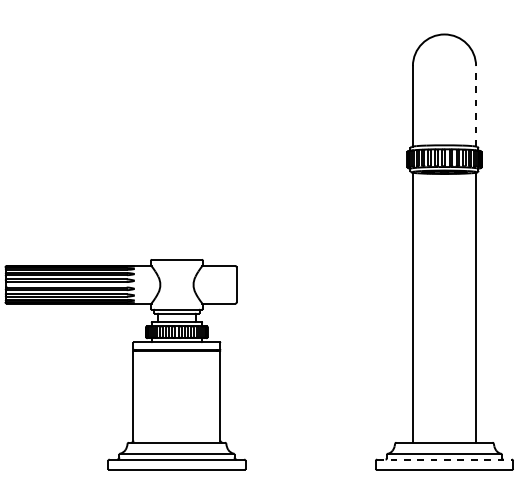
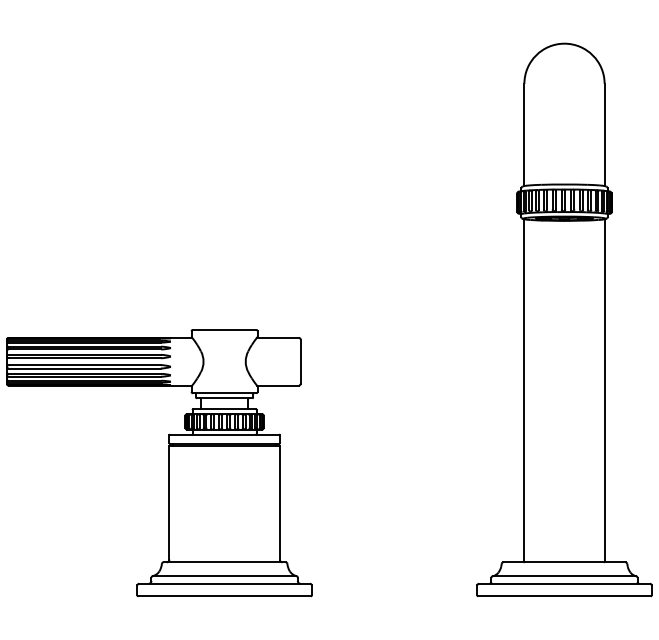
line: (475, 105) -> (604, 134), dashed -> solid
line: (445, 459) -> (565, 583), dashed -> solid

